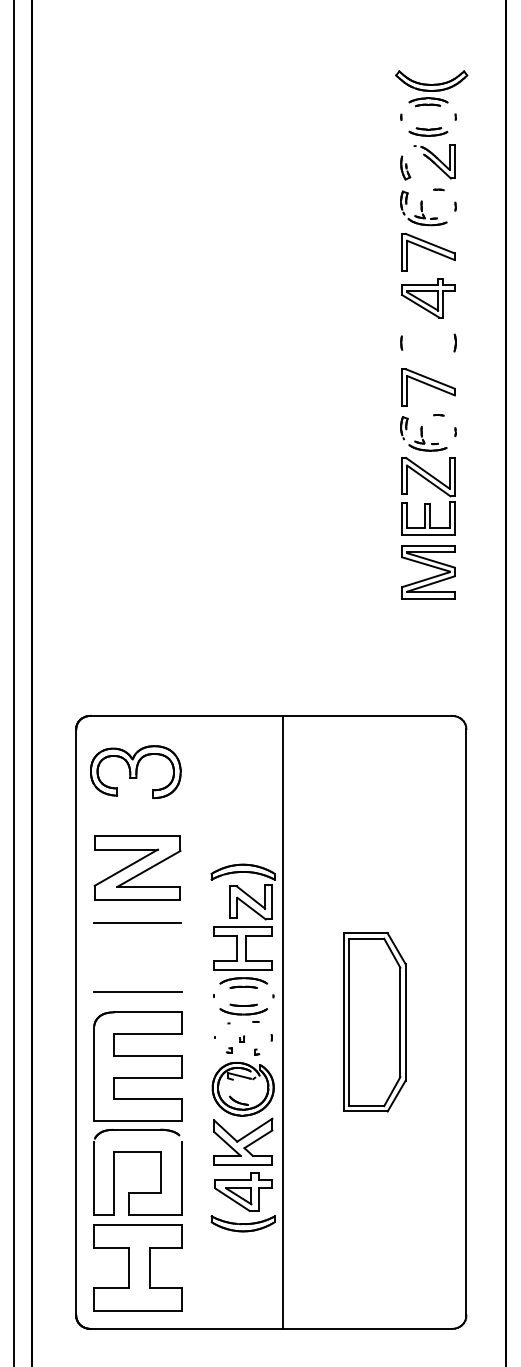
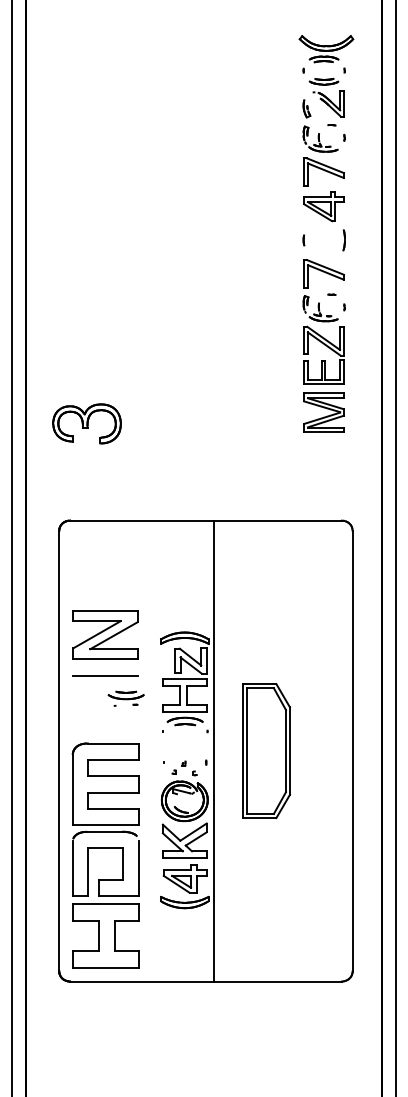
part: (454, 343) -> (343, 240), size x1.6
part: (135, 771) -> (86, 423), moved
line: (137, 992) -> (105, 728), removed
part: (242, 1013) -> (125, 698), moved
part: (374, 1022) -> (266, 751), moved

